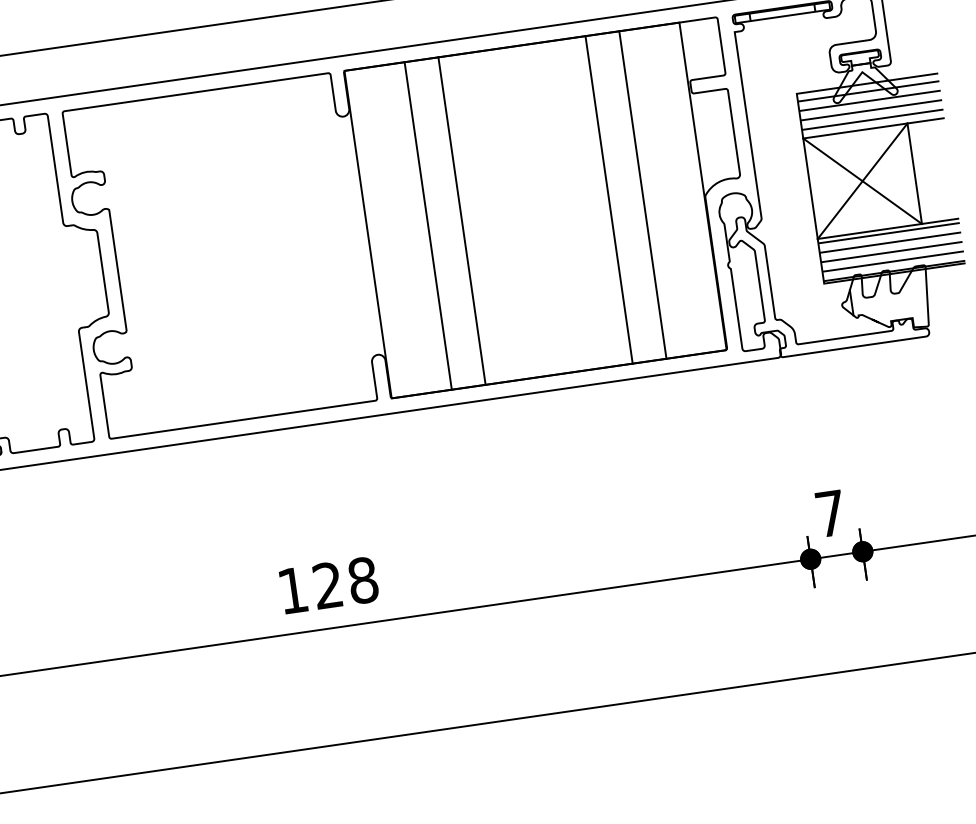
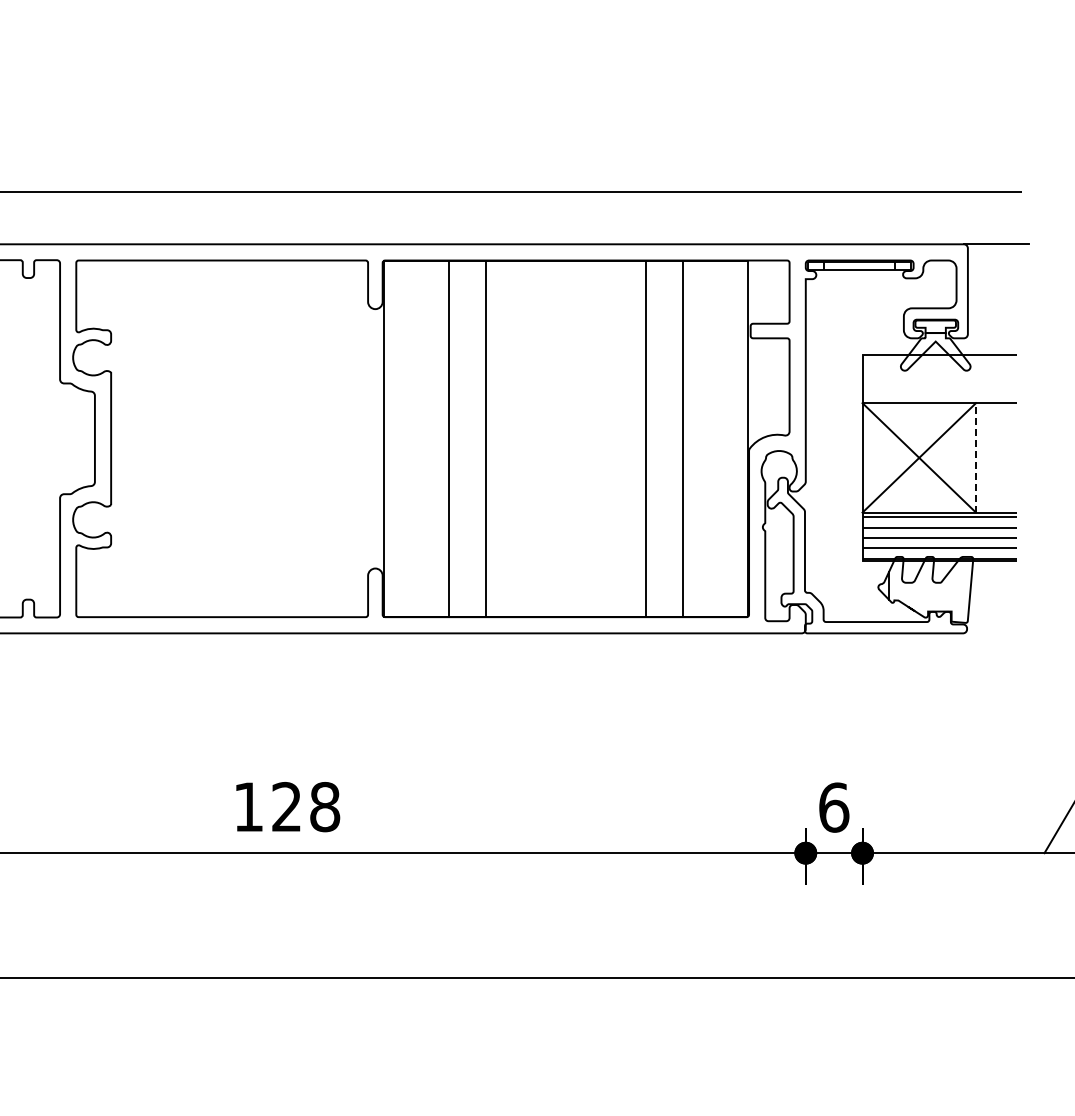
hatch: (870, 104) -> (939, 377), removed
line: (915, 173) -> (976, 457), solid -> dashed
text: (831, 513) -> (834, 807), 7 -> 6

